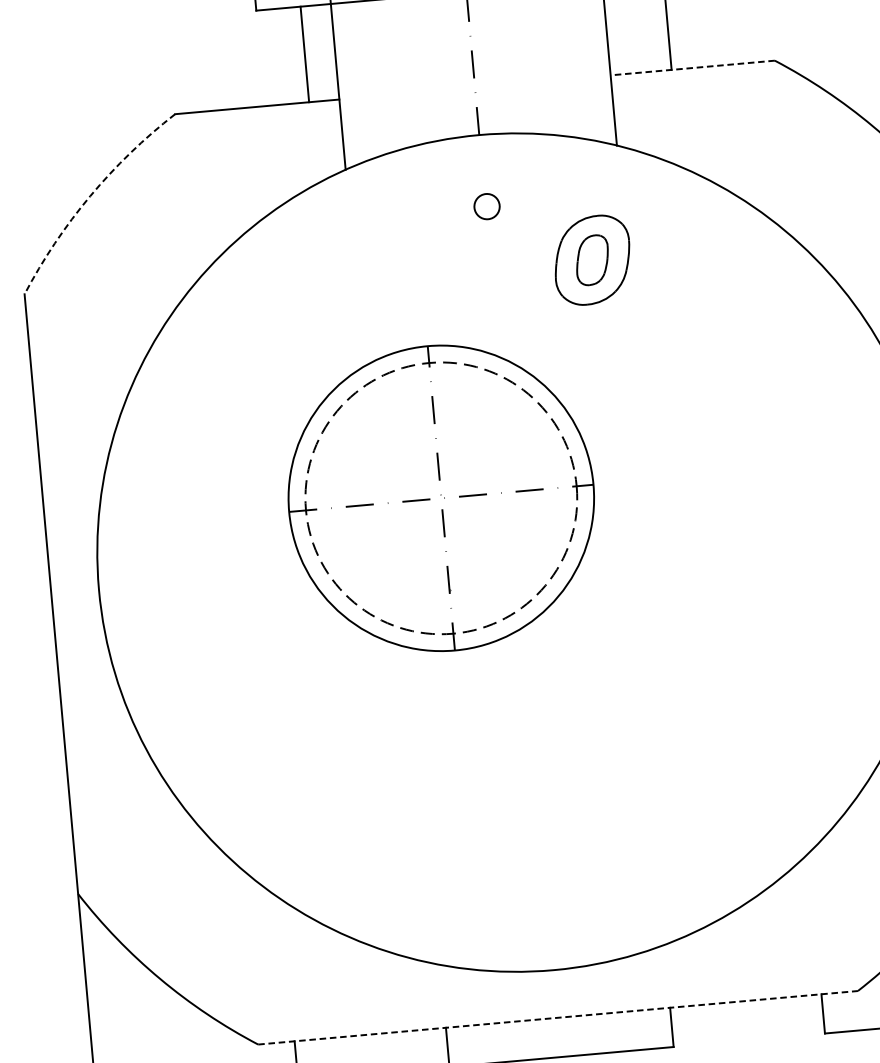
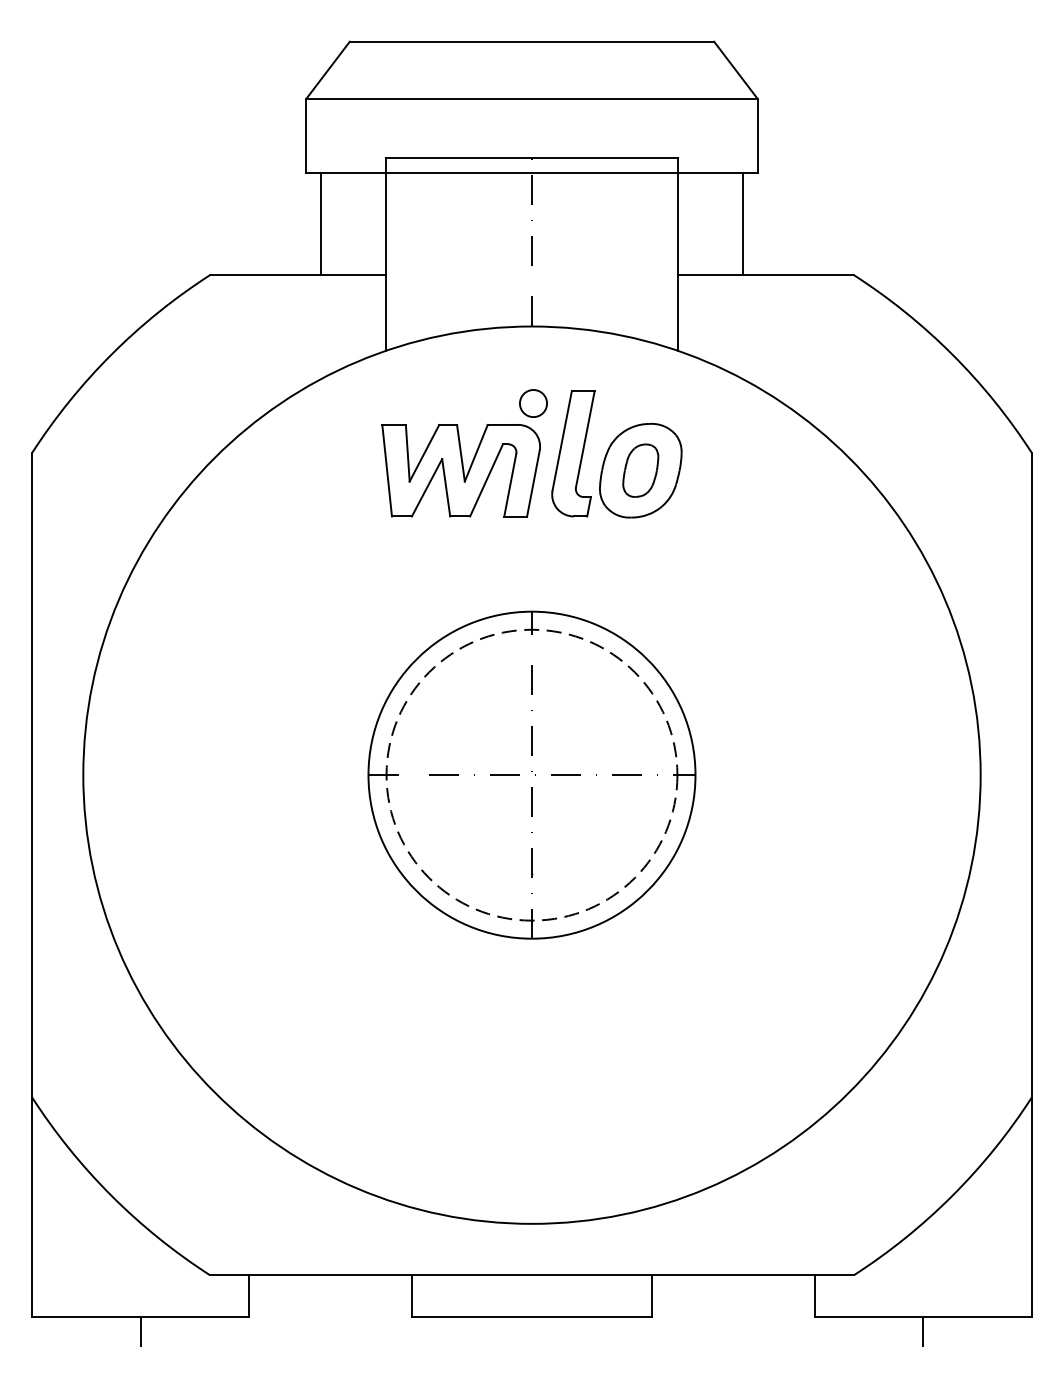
line: (304, 54) -> (320, 223), moved
line: (692, 68) -> (765, 275), dashed -> solid
arc: (90, 196) -> (111, 354), dashed -> solid
part: (528, 249) -> (573, 453), added
part: (424, 275) -> (460, 470), added
part: (440, 497) -> (531, 774), moved
line: (558, 1018) -> (532, 1275), dashed -> solid

